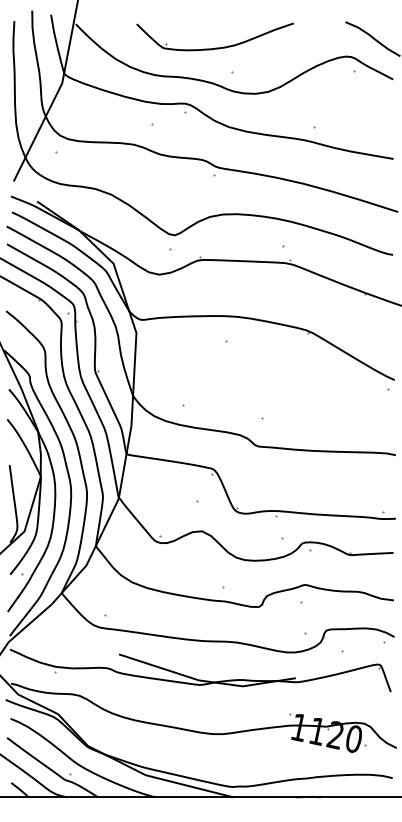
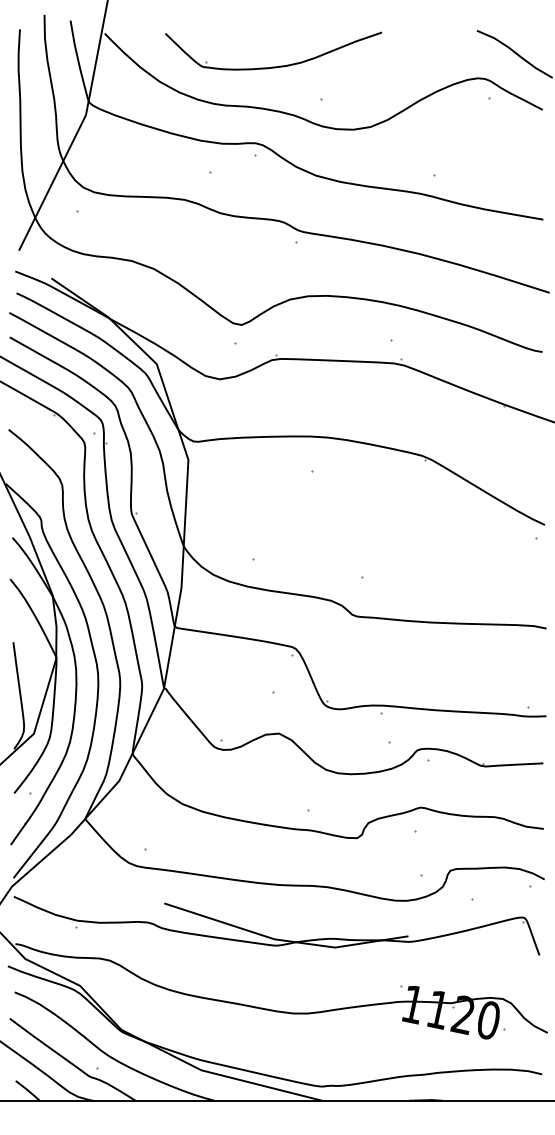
part: (215, 47) -> (274, 65), moved

